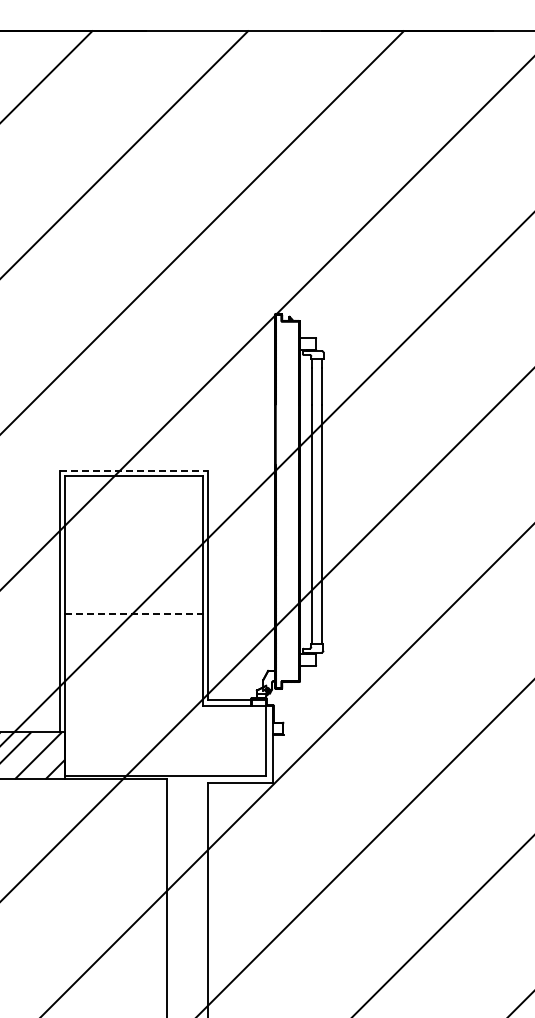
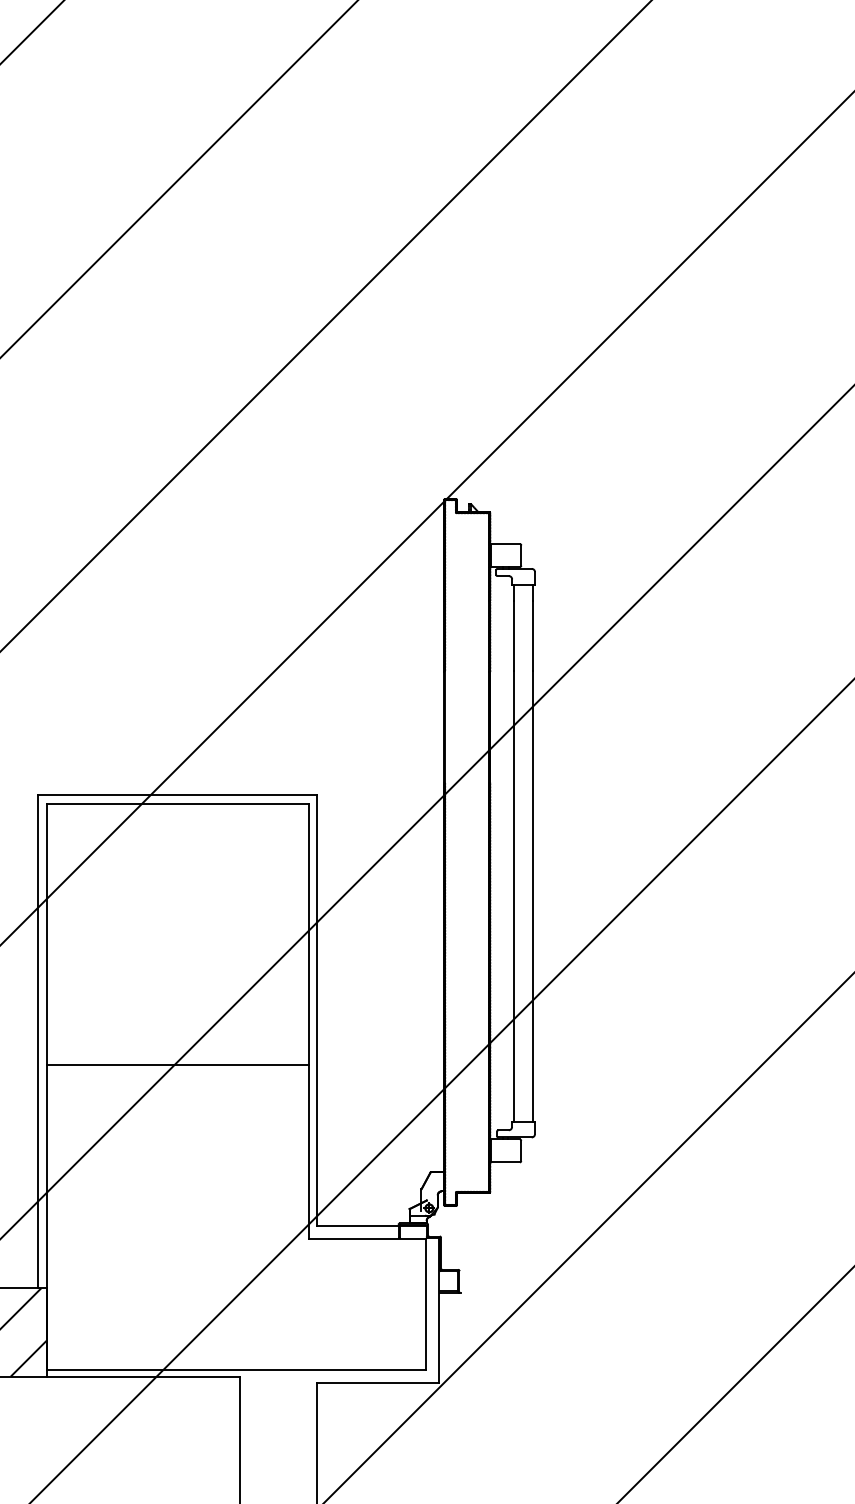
line: (134, 471) -> (178, 796), dashed -> solid
line: (134, 614) -> (178, 1065), dashed -> solid

